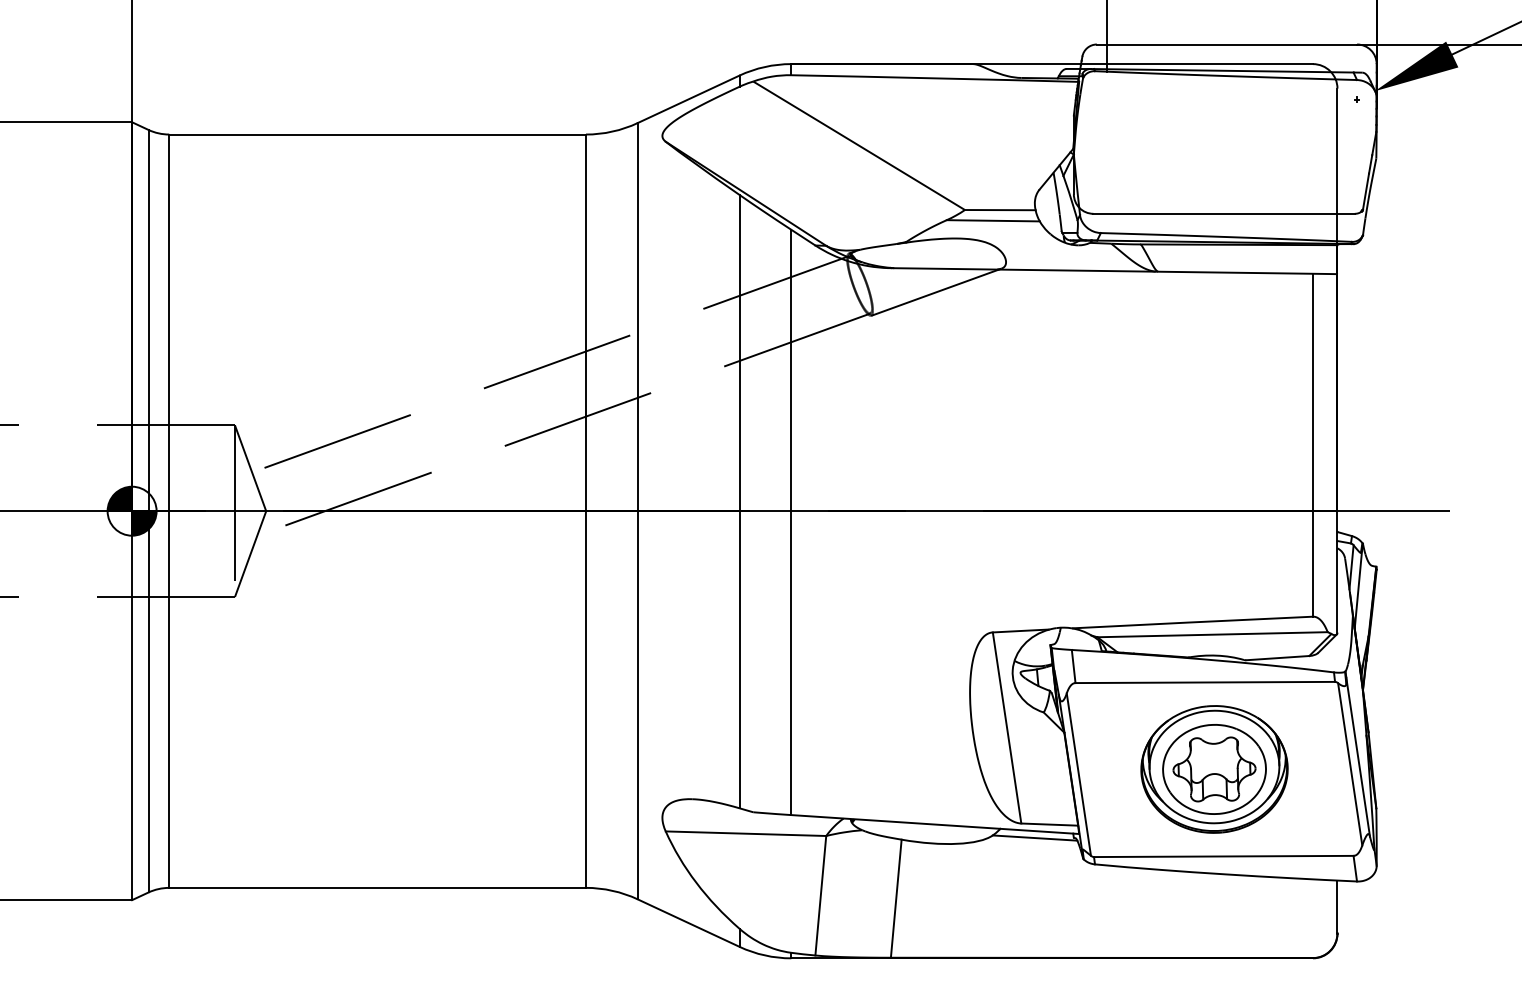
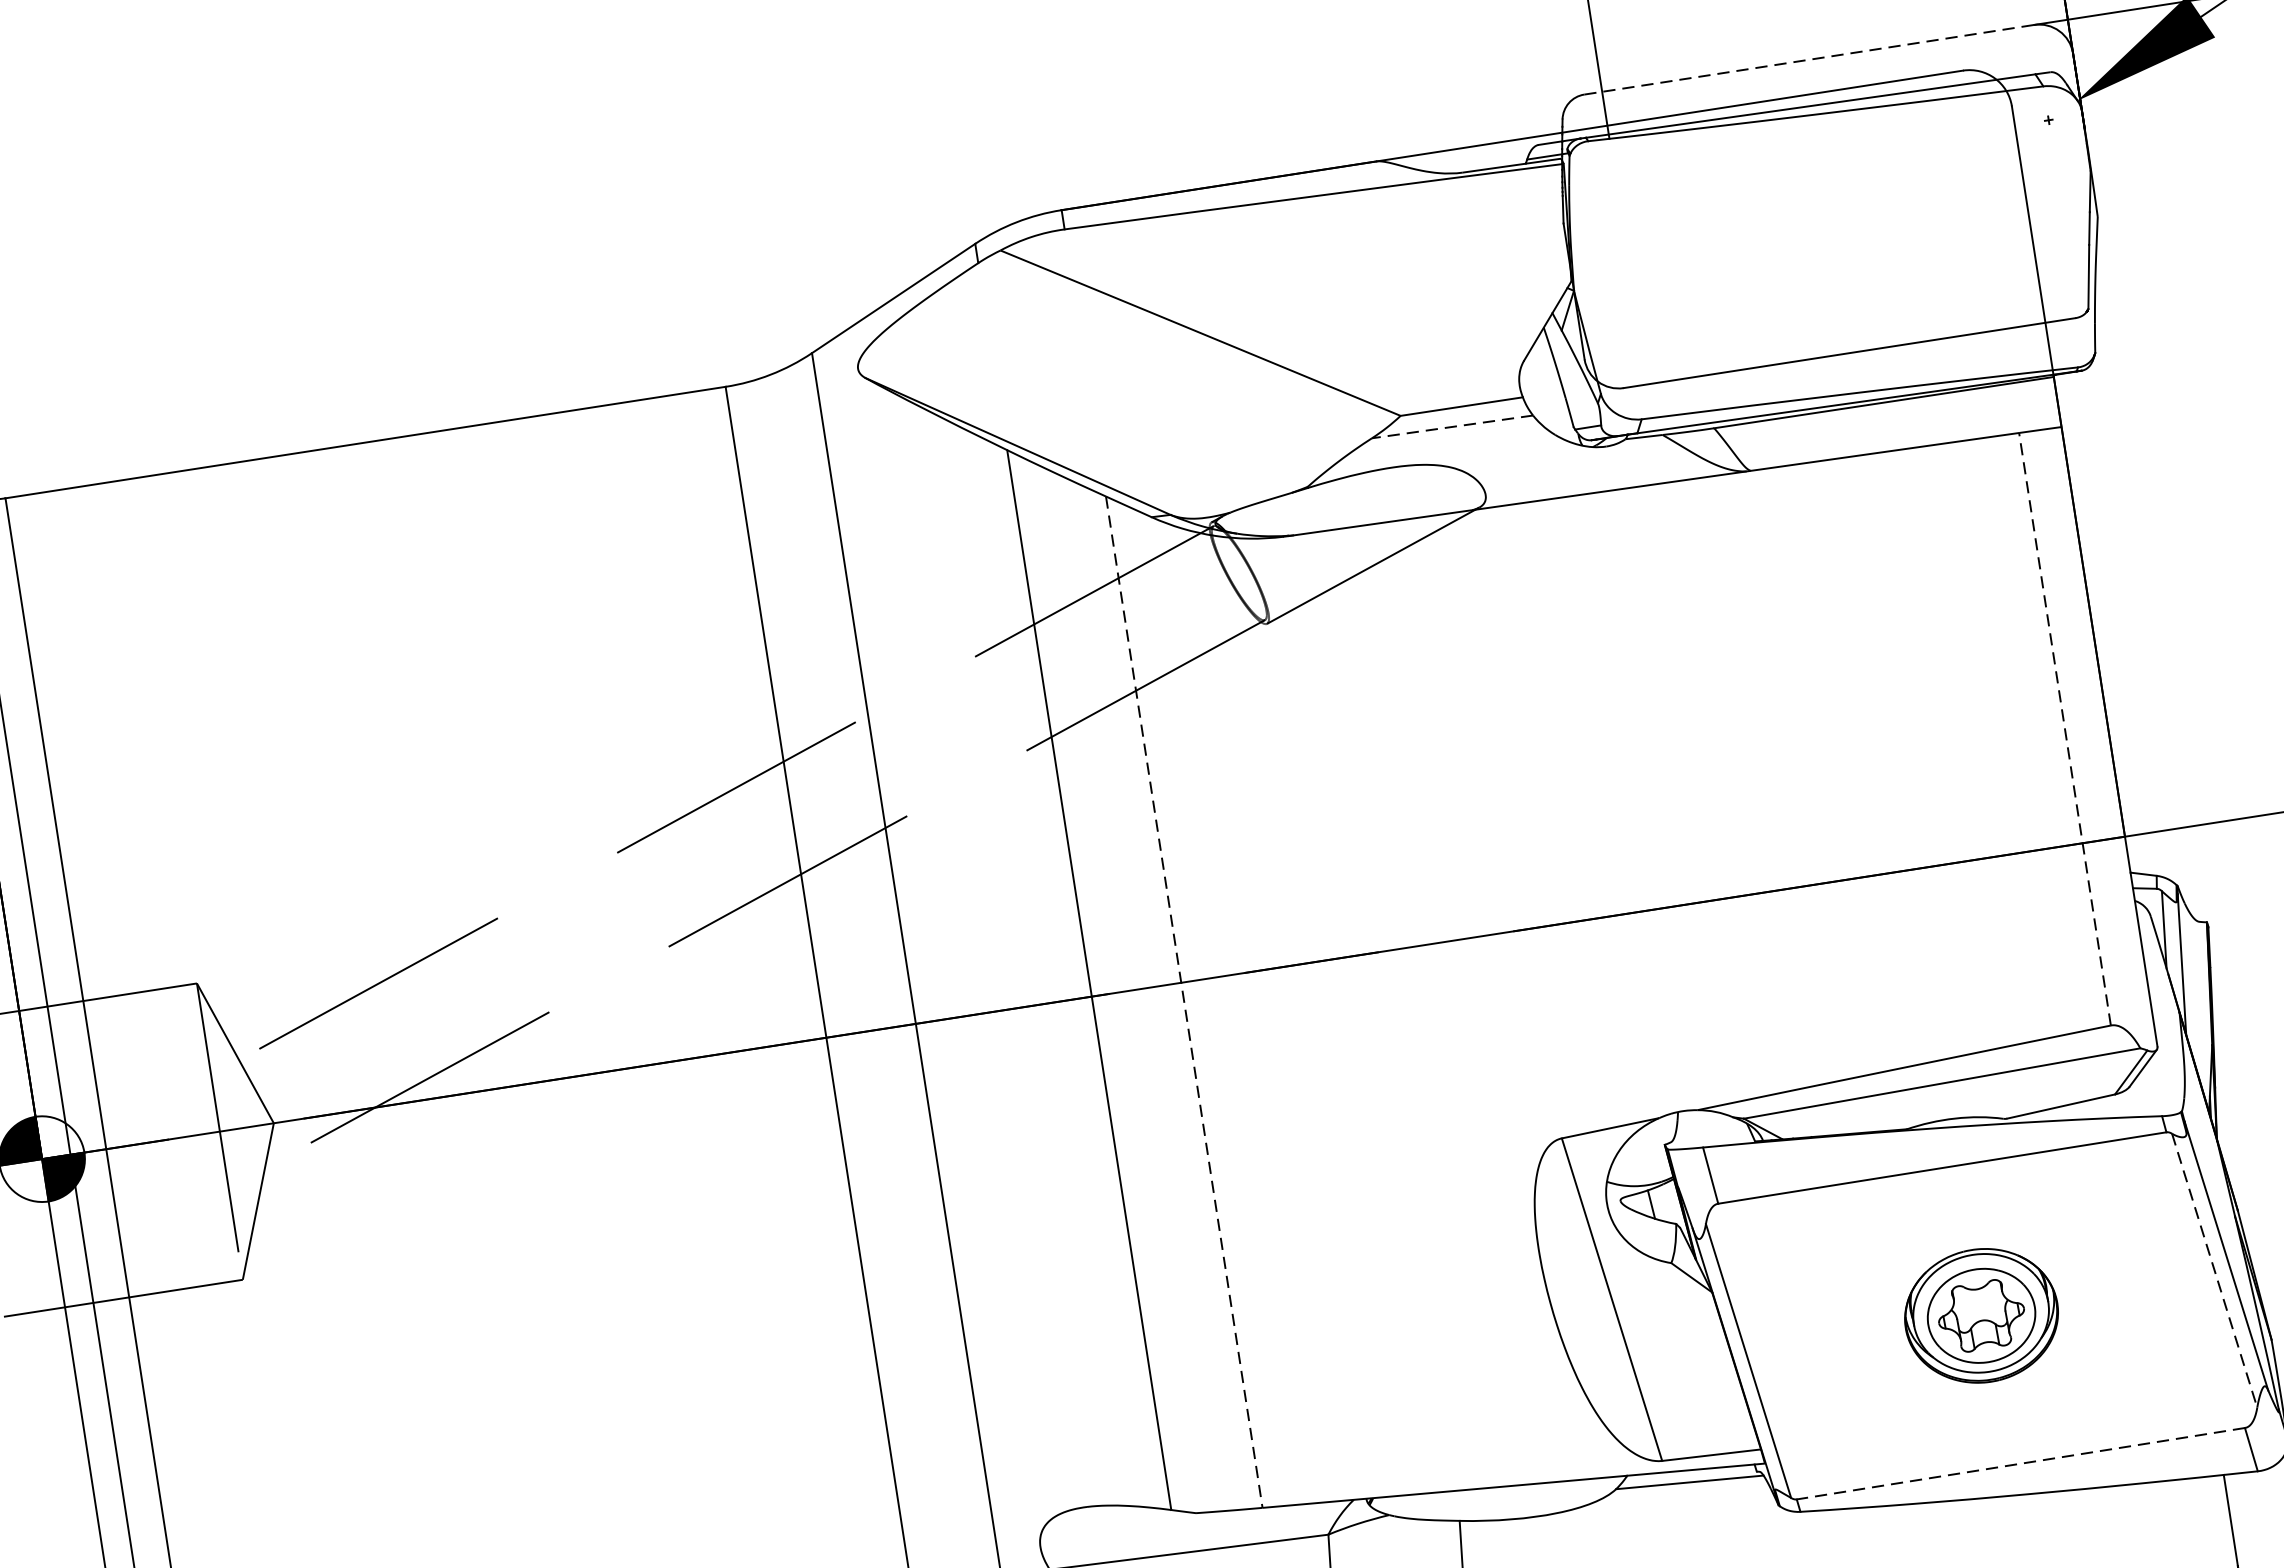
line: (1227, 44) -> (1810, 59), solid -> dashed
line: (993, 220) -> (1452, 426), solid -> dashed
line: (1312, 444) -> (2063, 728), solid -> dashed
line: (791, 522) -> (1184, 1002), solid -> dashed
line: (1350, 764) -> (2215, 1270), solid -> dashed
part: (1214, 769) -> (1981, 1315), size x0.6
line: (1223, 856) -> (2020, 1463), solid -> dashed

